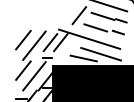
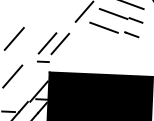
line: (89, 38) -> (95, 40), removed
line: (34, 45) -> (27, 46), removed
line: (100, 53) -> (108, 59), removed
line: (83, 58) -> (87, 64), removed
line: (34, 76) -> (26, 84), removed

